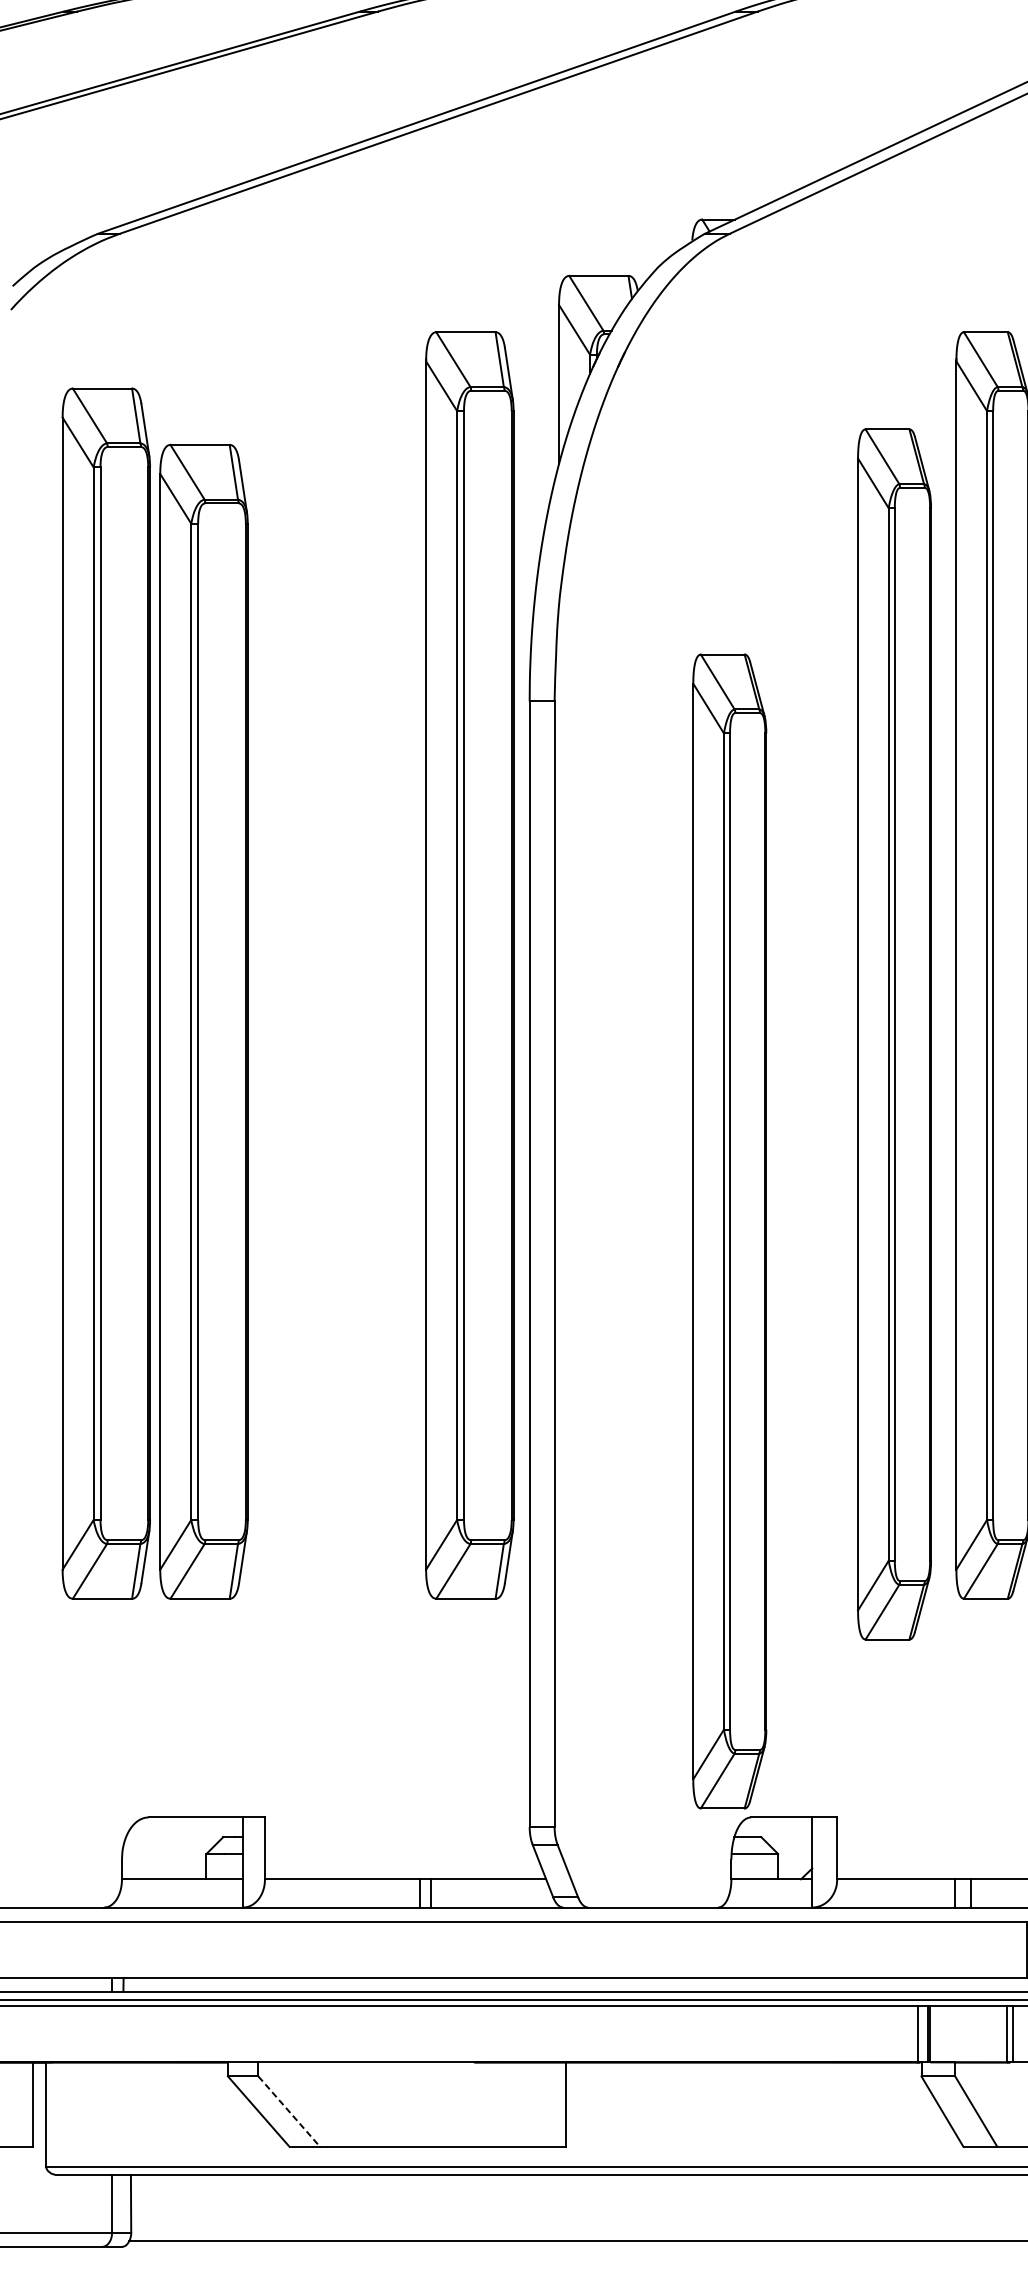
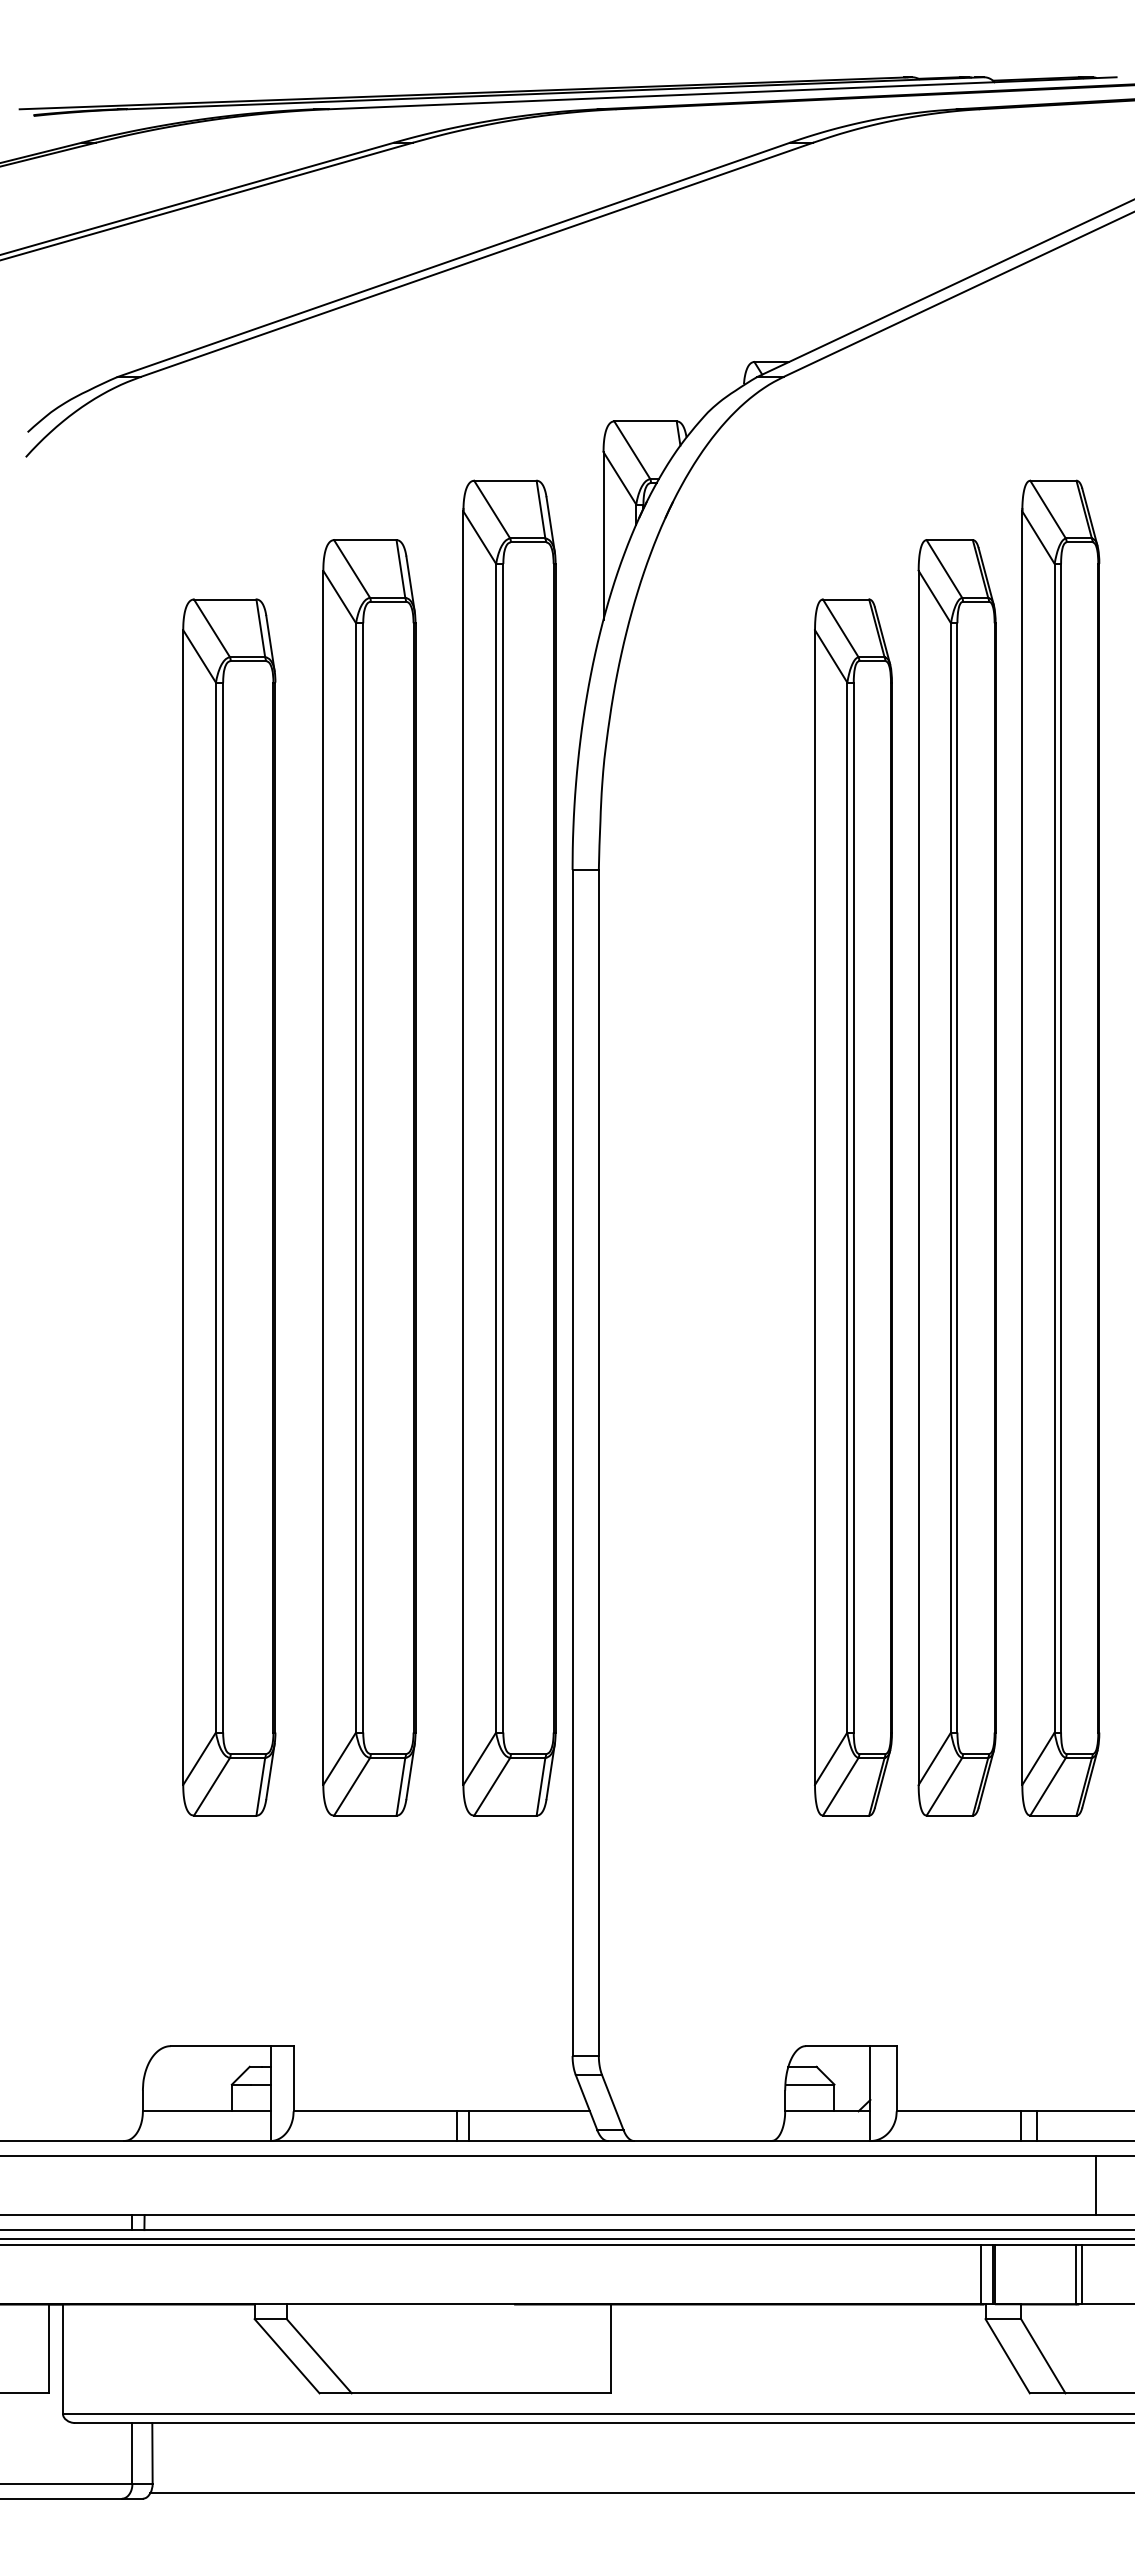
part: (106, 993) -> (369, 1177), moved
part: (893, 1034) -> (956, 1177), moved
part: (729, 1231) -> (853, 1207), moved
line: (289, 2111) -> (319, 2356), dashed -> solid

